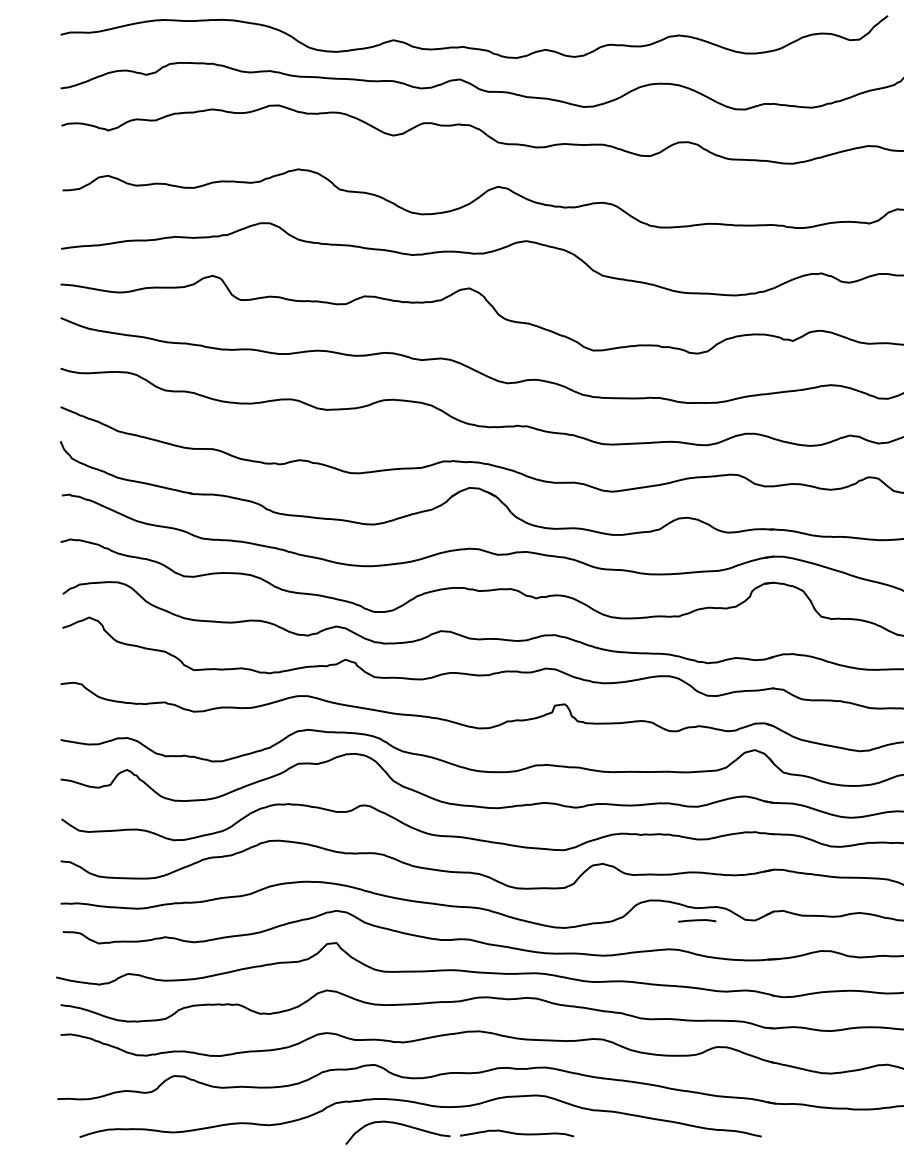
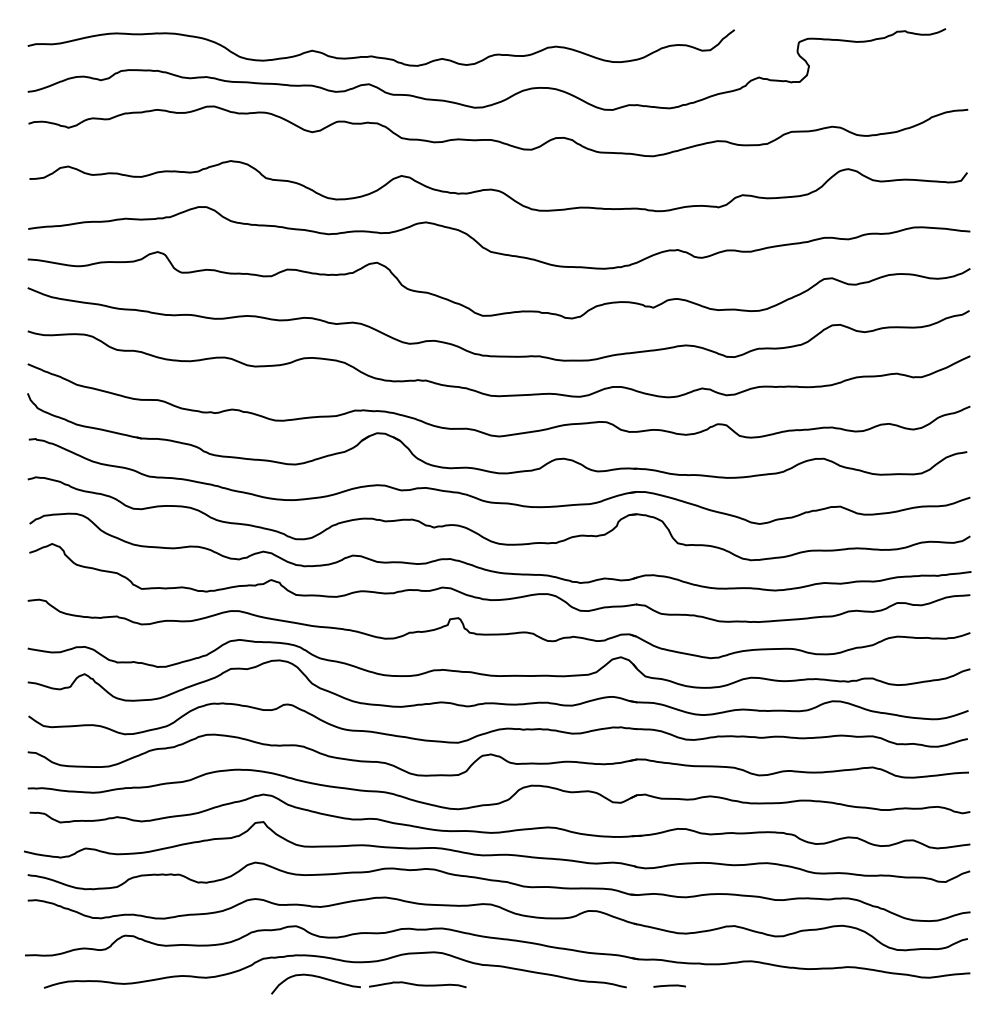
line: (696, 920) -> (669, 985), moved

